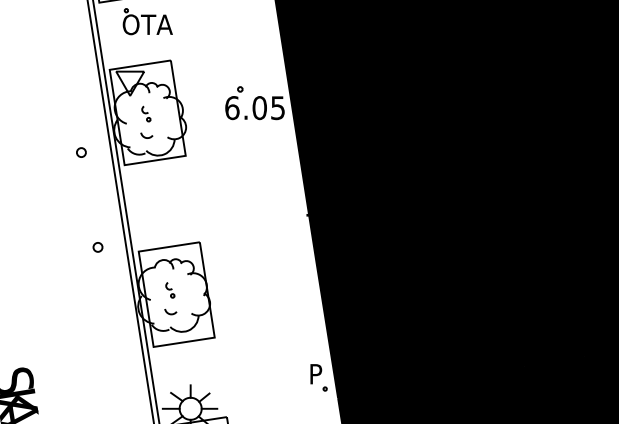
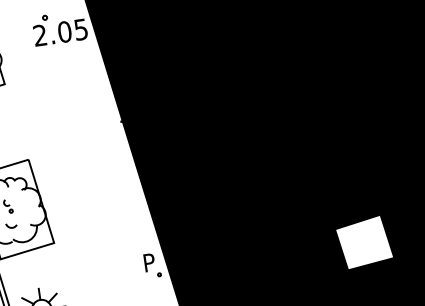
text: (232, 108) -> (40, 35), 6.05 -> 2.05
fill: (554, 385) -> (364, 242), removed

